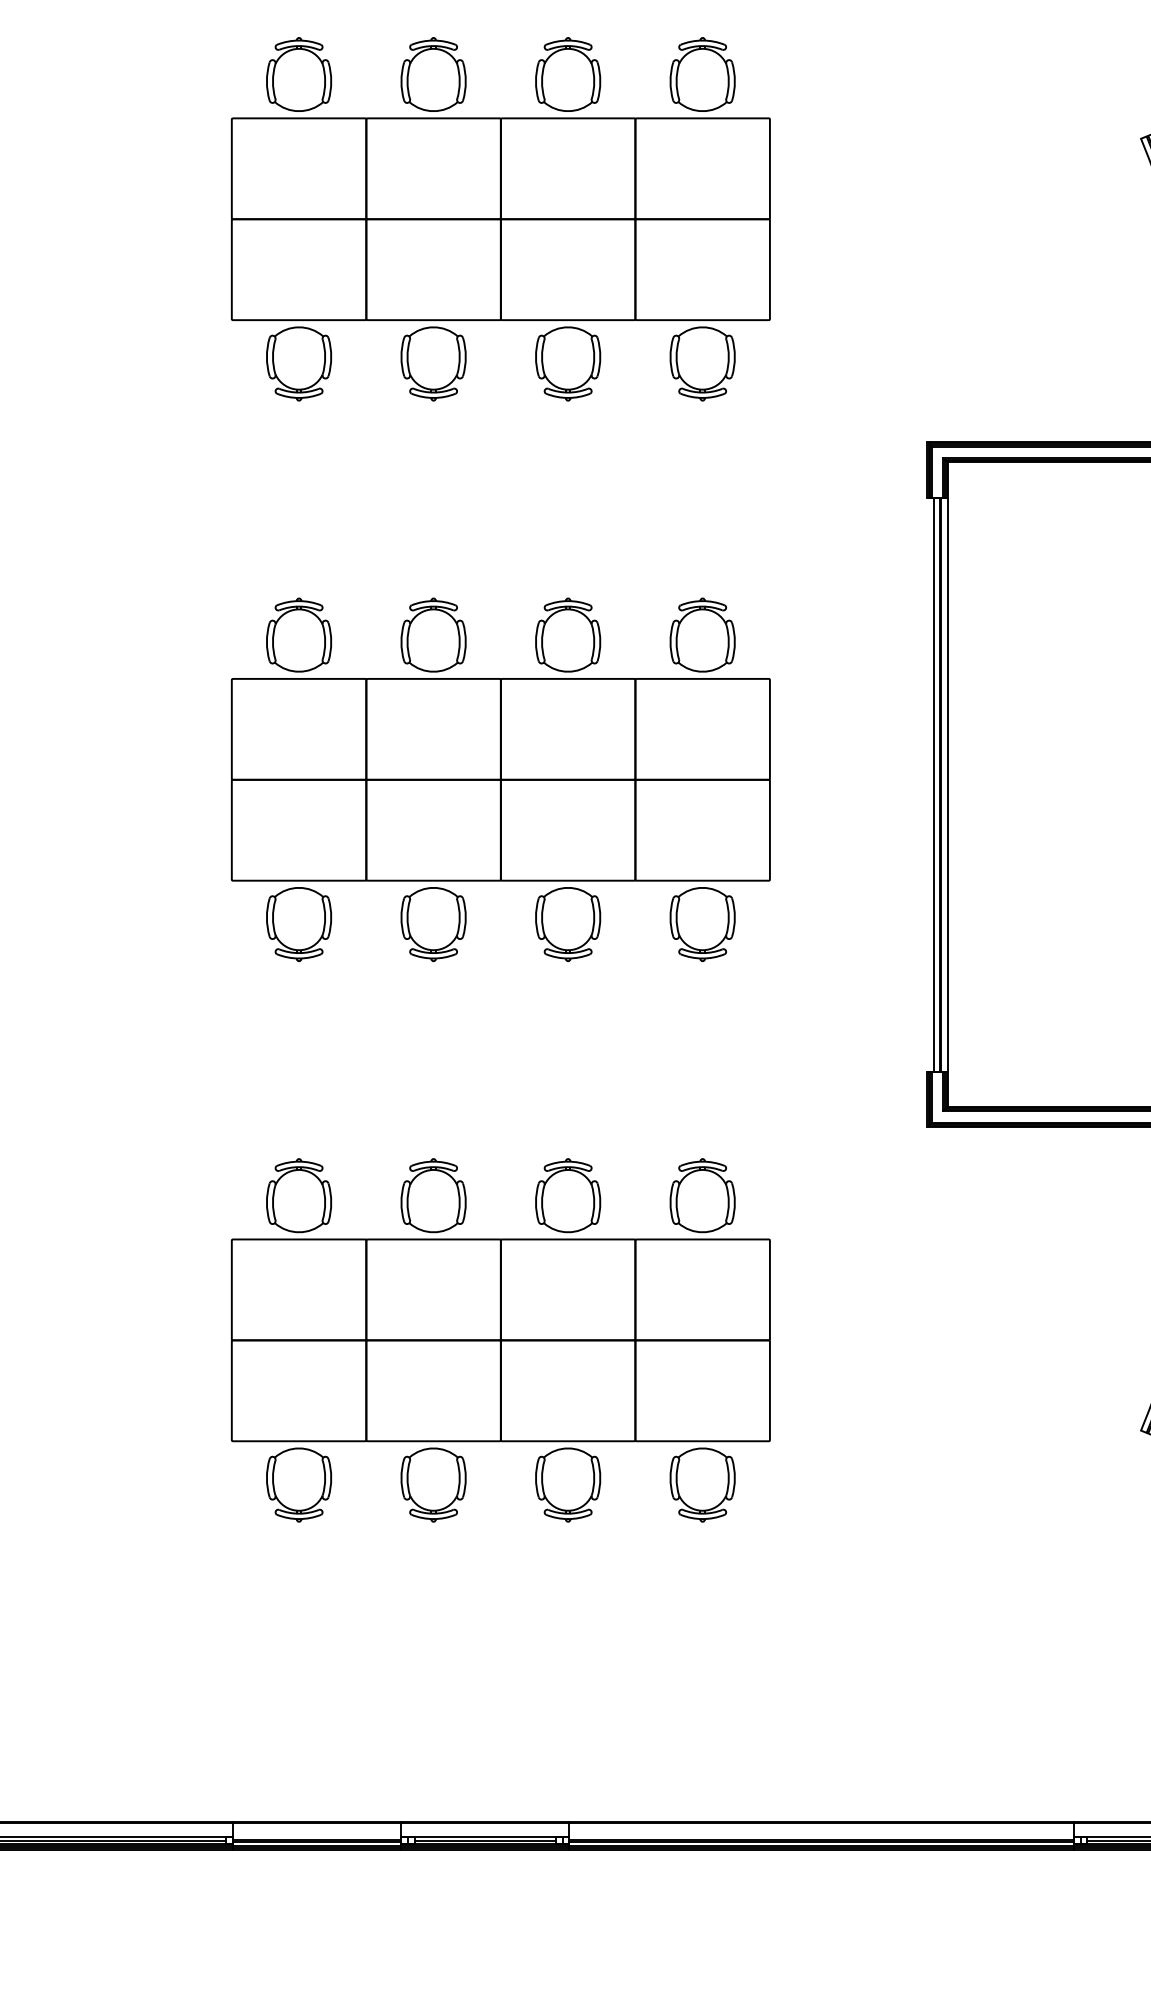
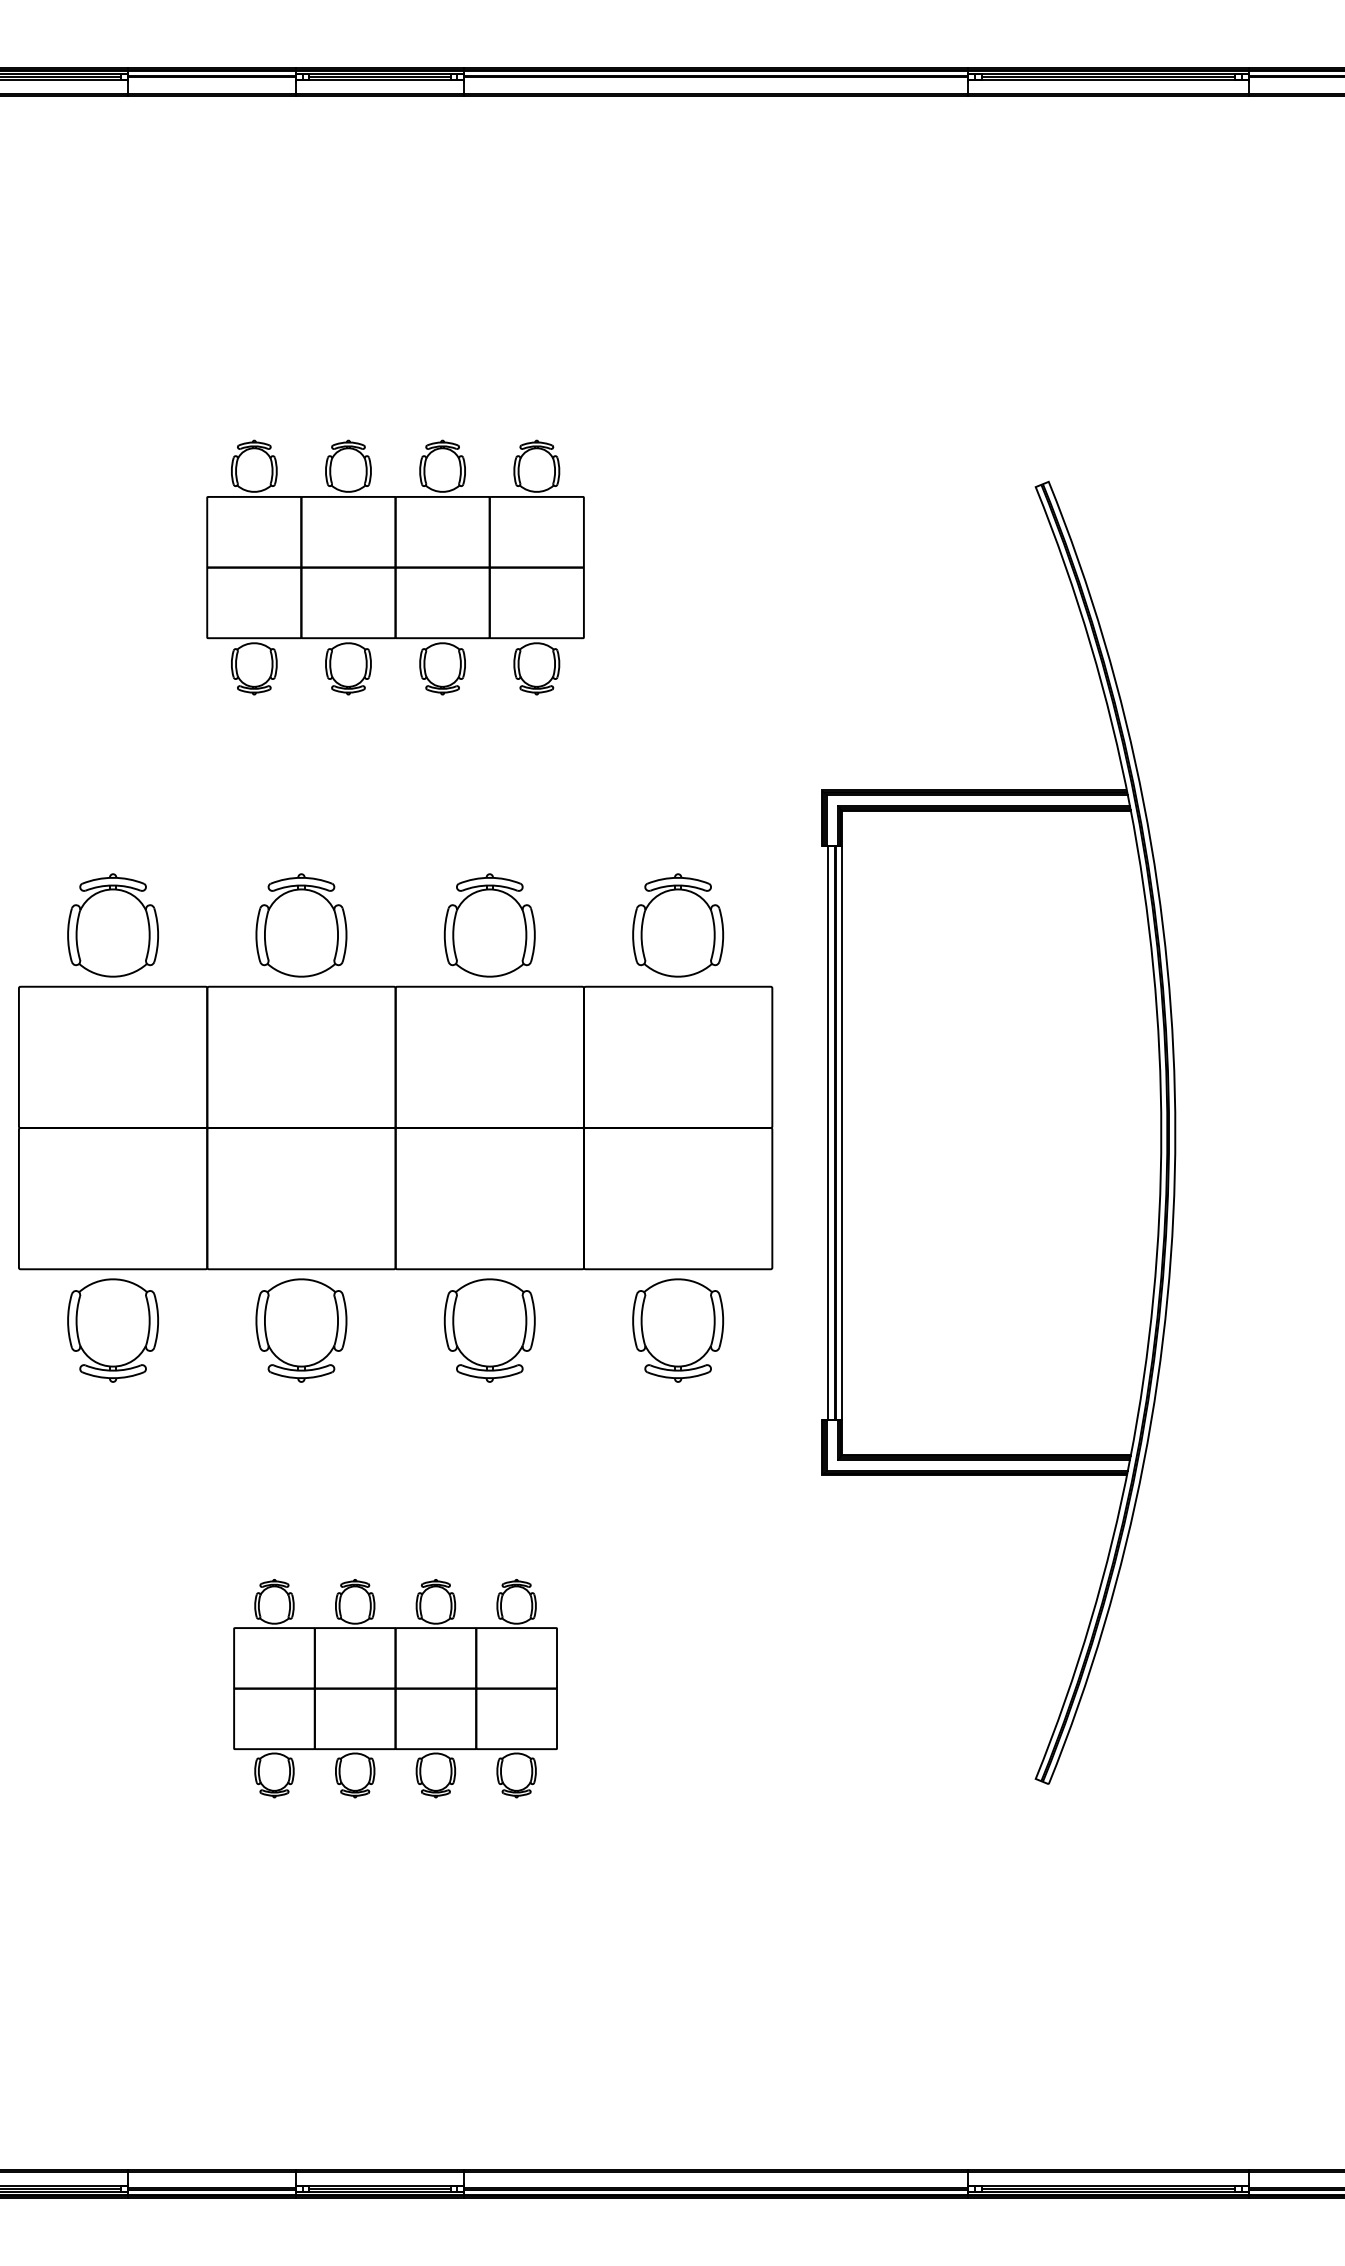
part: (500, 219) -> (395, 567), size x0.7
part: (500, 780) -> (395, 1128), size x1.4
part: (500, 1340) -> (395, 1688), size x0.6

